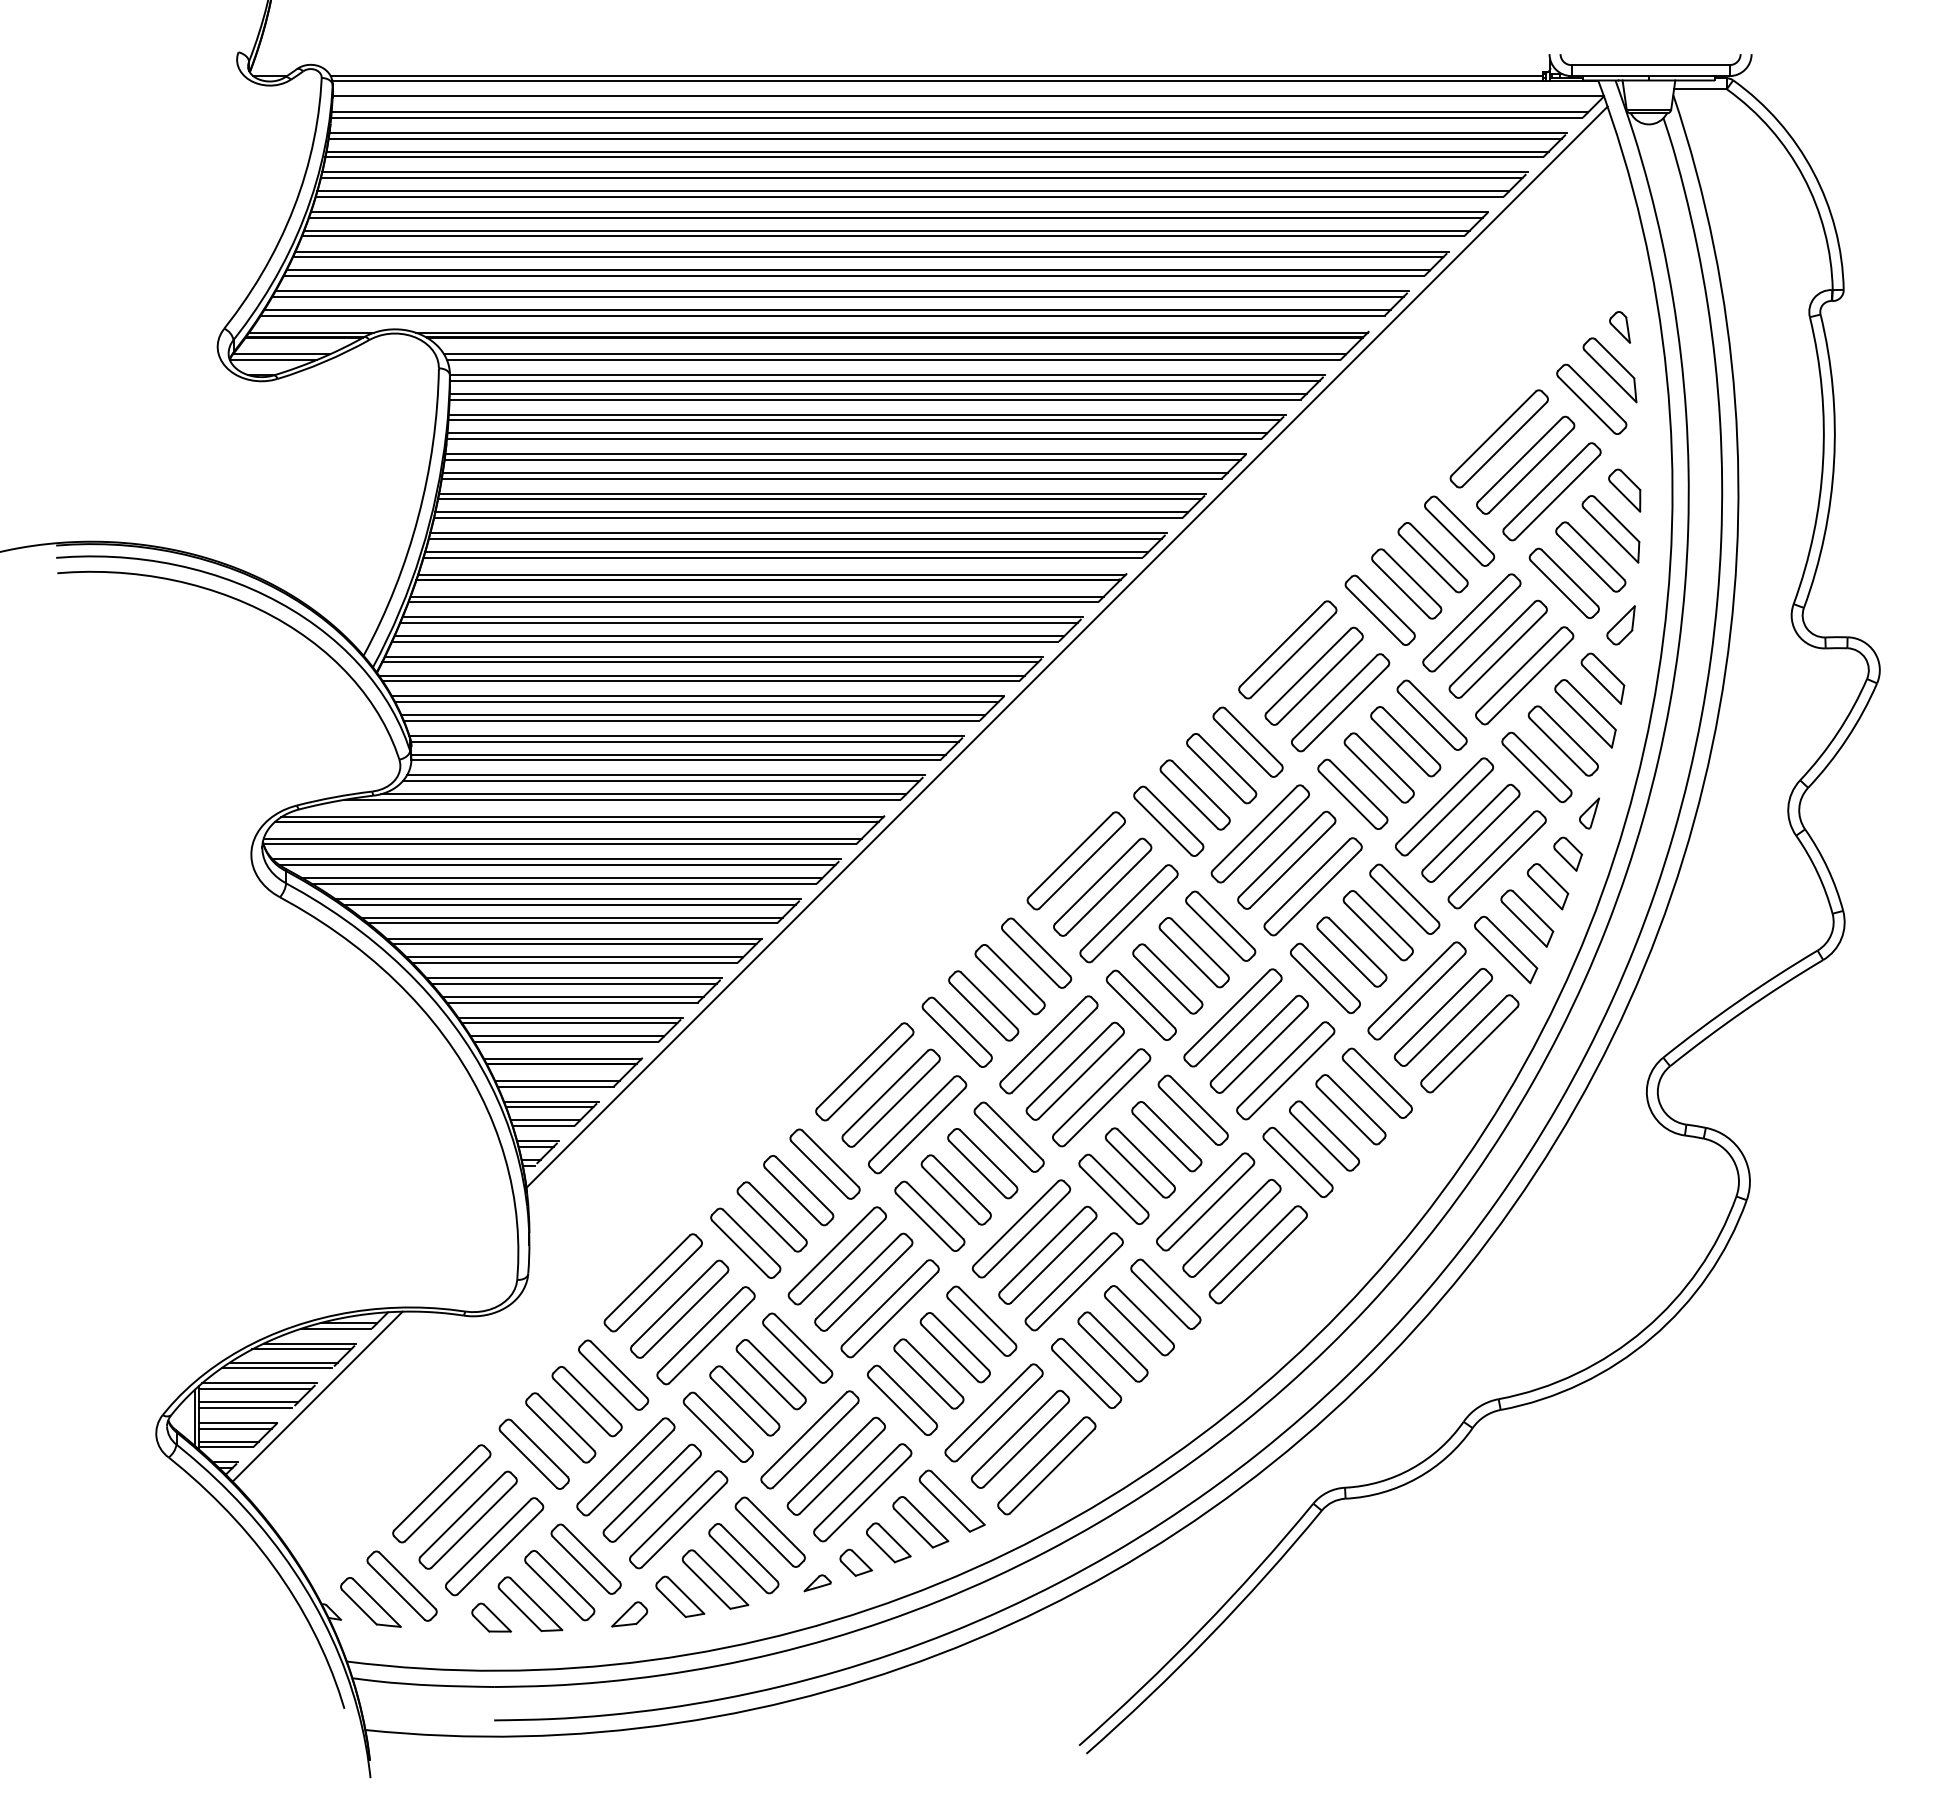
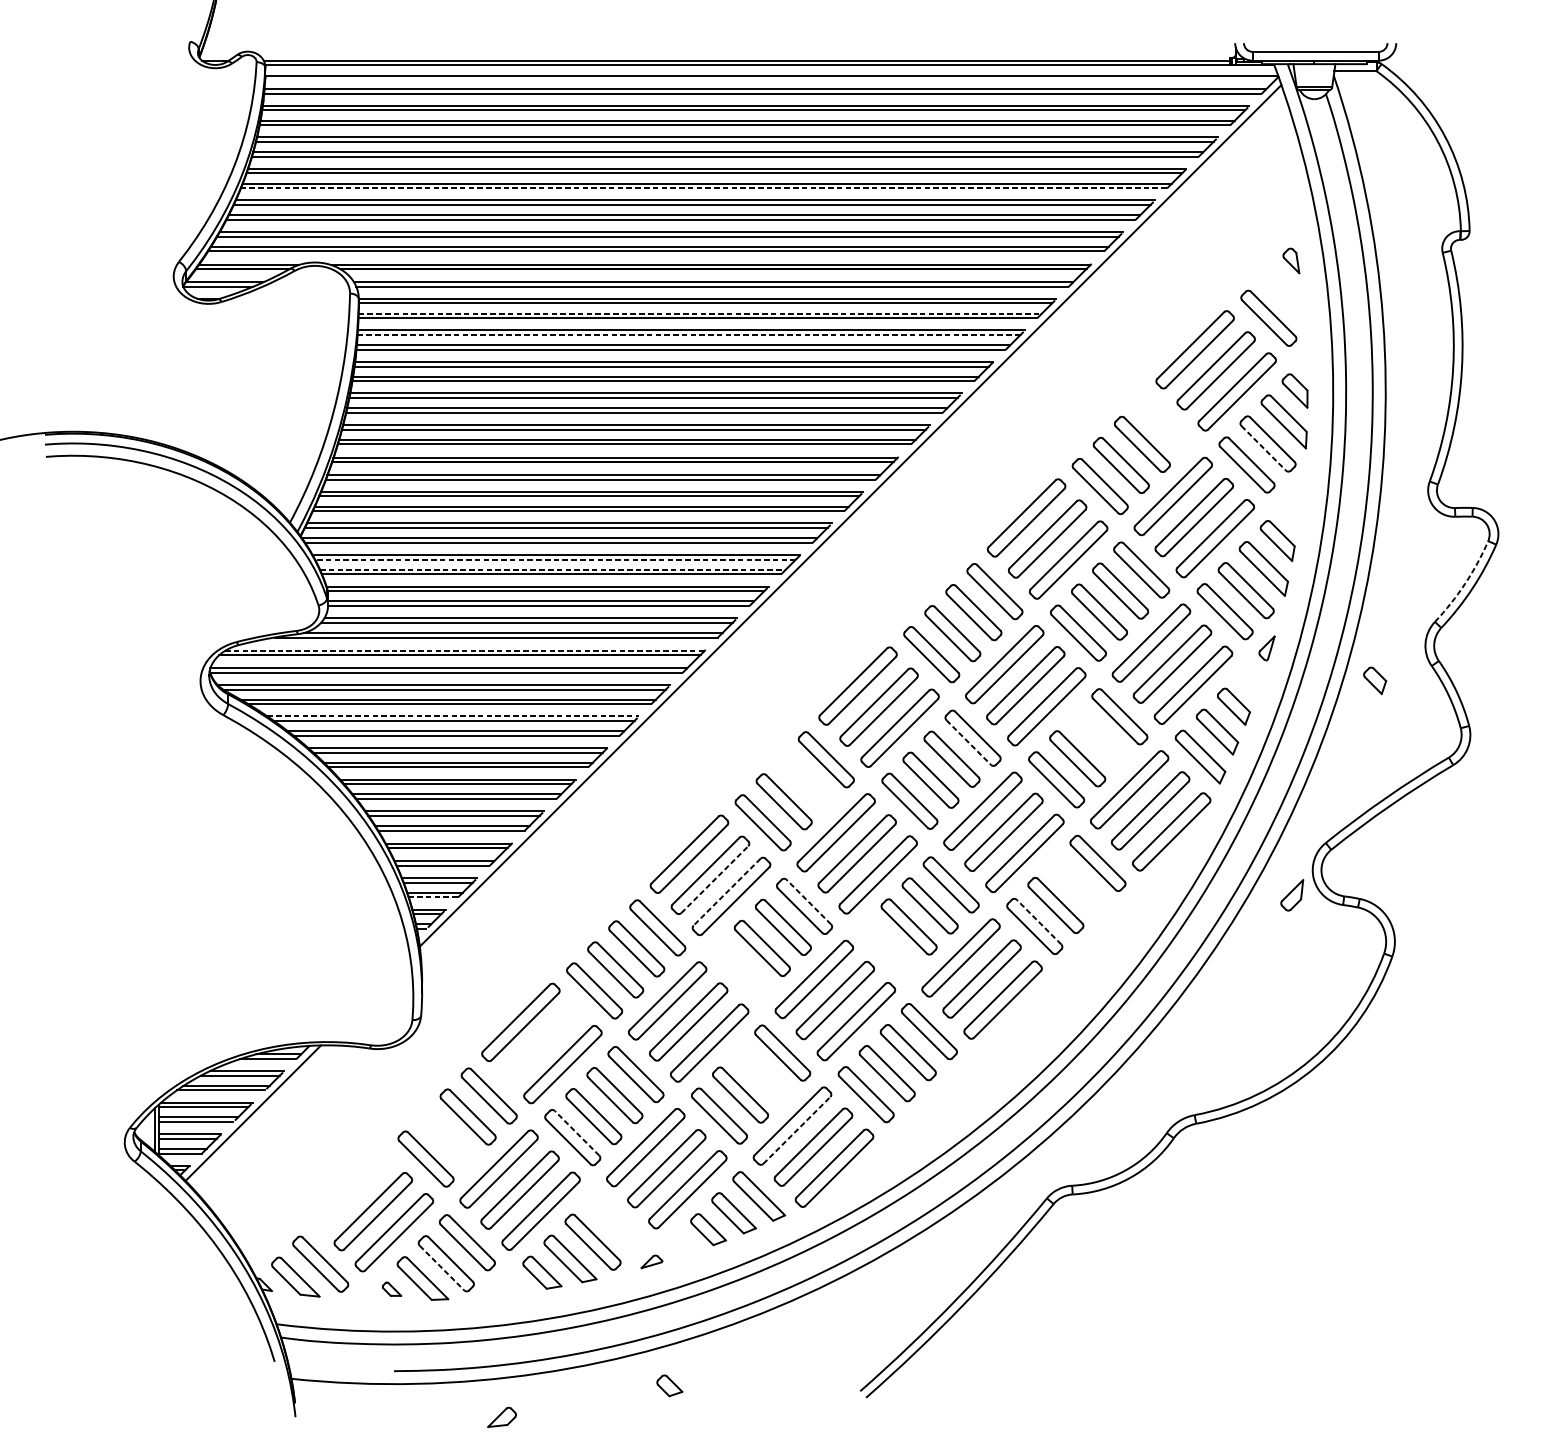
line: (882, 236) -> (703, 188), solid -> dashed
part: (1609, 370) -> (1282, 295), removed
line: (878, 393) -> (700, 313), solid -> dashed
line: (864, 420) -> (689, 335), solid -> dashed
part: (1459, 530) -> (1163, 422), removed
line: (1585, 562) -> (1263, 448), solid -> dashed
part: (1620, 625) -> (1291, 895), moved
line: (696, 702) -> (555, 559), solid -> dashed
line: (693, 715) -> (552, 570), solid -> dashed
arc: (1838, 732) -> (1465, 583), solid -> dashed
line: (581, 817) -> (463, 651), solid -> dashed
part: (1568, 853) -> (1375, 680), moved
line: (568, 898) -> (453, 716), solid -> dashed
part: (1377, 925) -> (1098, 737), removed
line: (1215, 931) -> (968, 742), solid -> dashed
part: (1009, 979) -> (804, 780), removed
line: (896, 1103) -> (714, 879), solid -> dashed
part: (1350, 1109) -> (1076, 884), removed
line: (911, 1119) -> (726, 892), solid -> dashed
line: (543, 1126) -> (433, 897), solid -> dashed
line: (1014, 1131) -> (808, 901), solid -> dashed
line: (1303, 1157) -> (1039, 922), solid -> dashed
part: (1113, 1188) -> (887, 947), removed
part: (929, 1215) -> (741, 968), removed
part: (679, 1308) -> (541, 1042), removed
part: (954, 1347) -> (760, 1073), removed
line: (999, 1418) -> (796, 1130), solid -> dashed
line: (723, 1421) -> (576, 1132), solid -> dashed
part: (560, 1427) -> (446, 1137), removed
part: (441, 1493) -> (352, 1190), removed
part: (769, 1531) -> (613, 1220), removed
part: (855, 1562) -> (669, 1385), moved
line: (554, 1591) -> (442, 1268), solid -> dashed
part: (629, 1614) -> (501, 1417), moved
part: (491, 1617) -> (391, 1289), size x0.6

